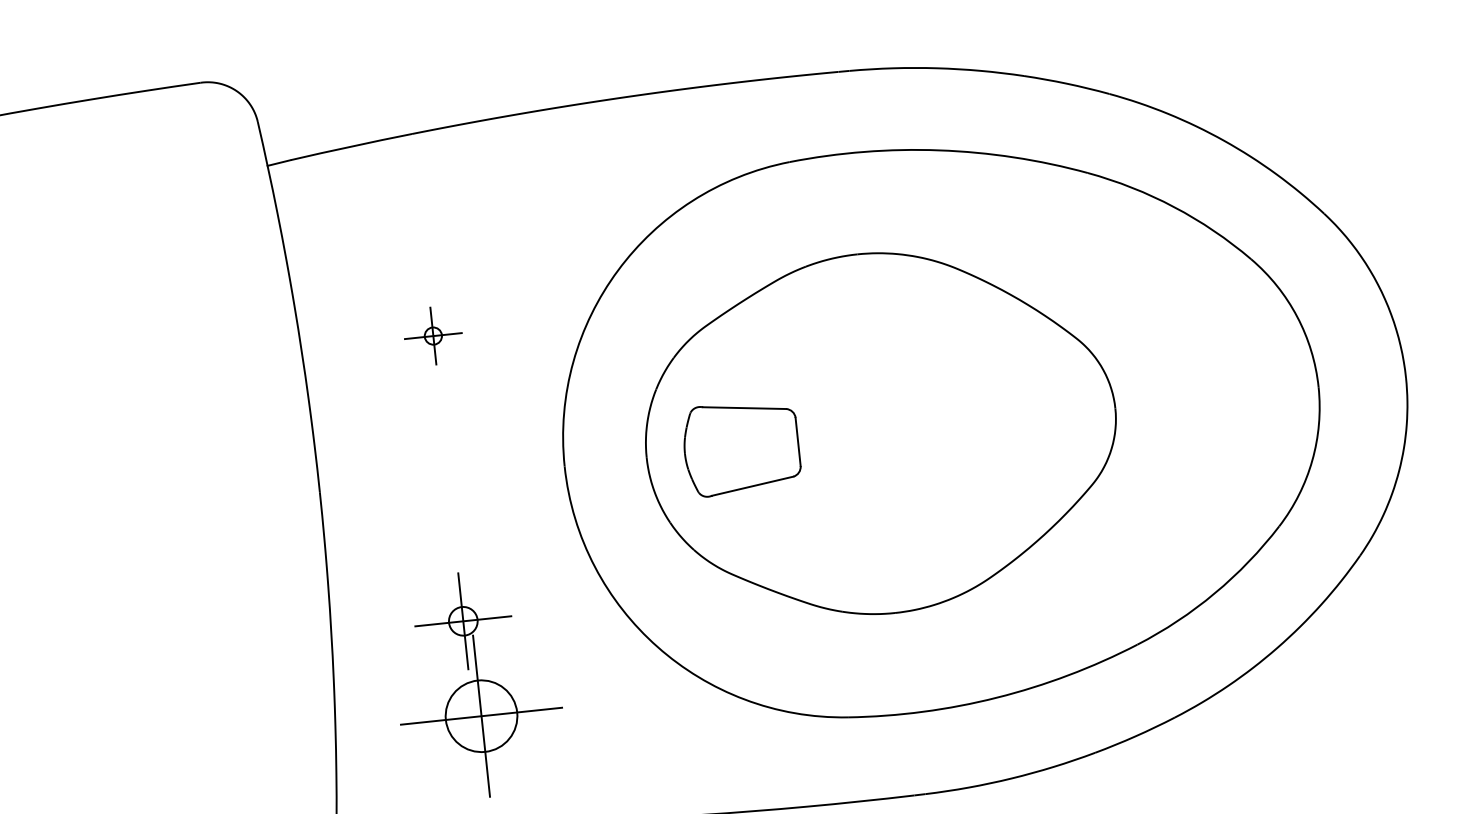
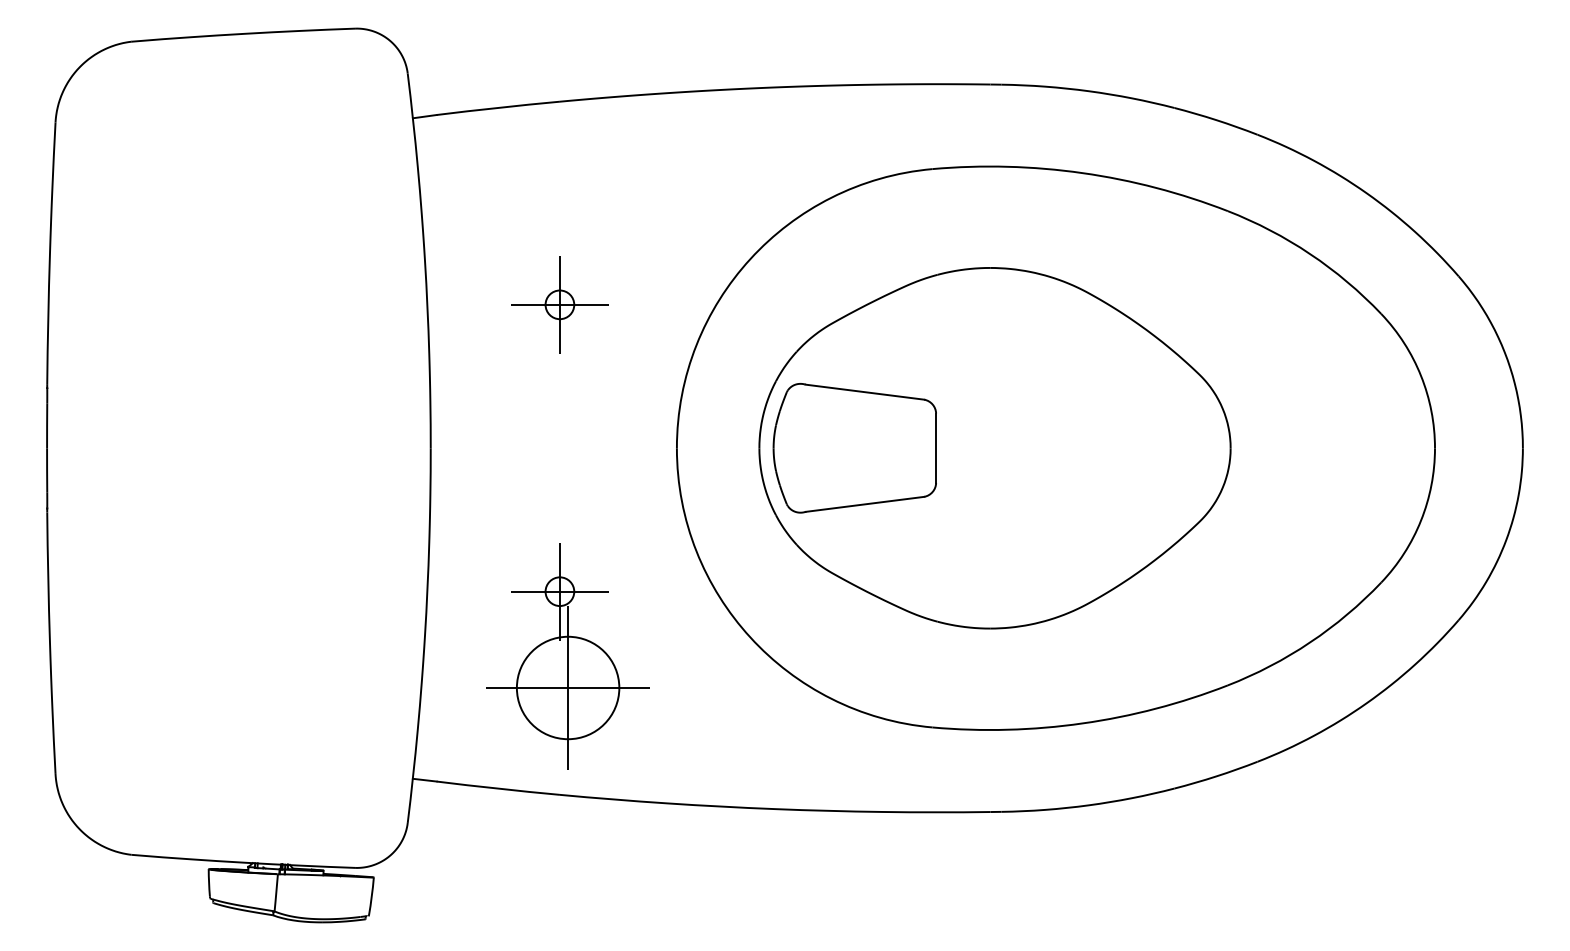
part: (432, 335) -> (559, 304), size x1.67
part: (741, 448) -> (854, 448), size x1.43
circle: (480, 715) -> (567, 687), size x1.43

